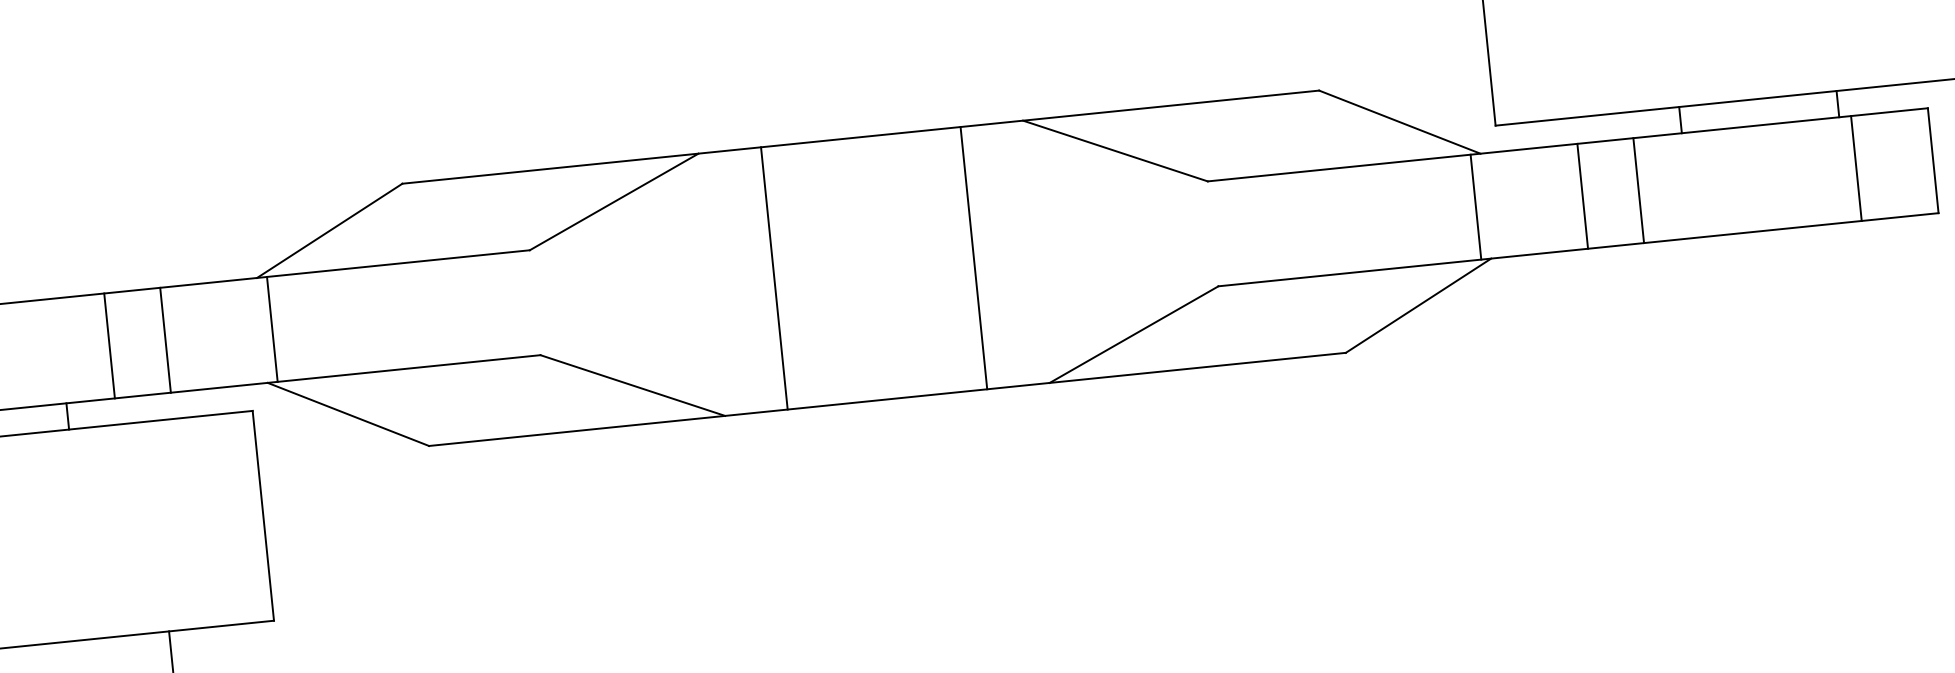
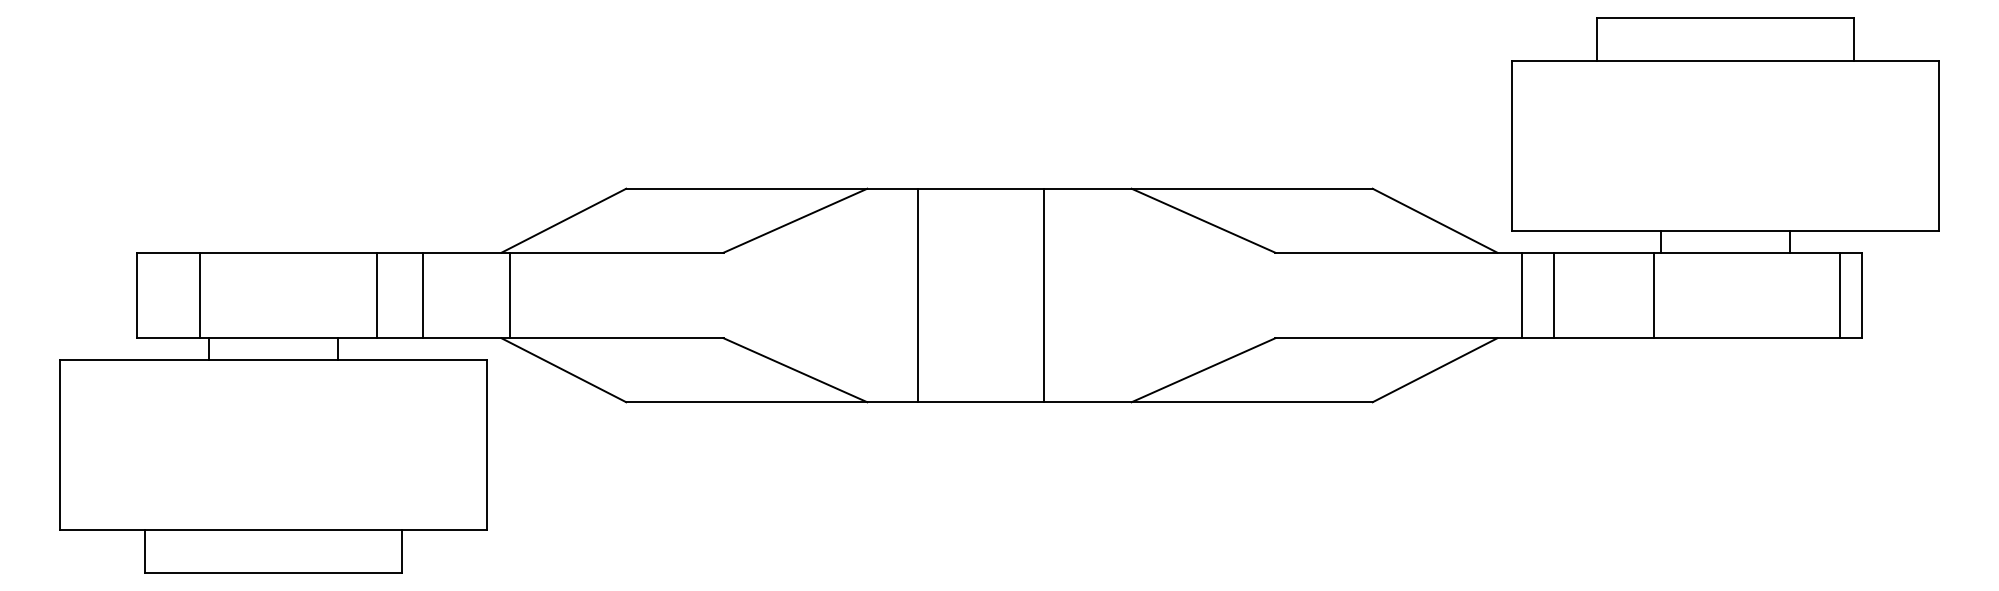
line: (1856, 168) -> (1840, 295), moved
line: (1638, 190) -> (1653, 295), moved
line: (1582, 196) -> (1554, 295), moved
line: (1476, 207) -> (1522, 295), moved
line: (973, 258) -> (1043, 295), moved

